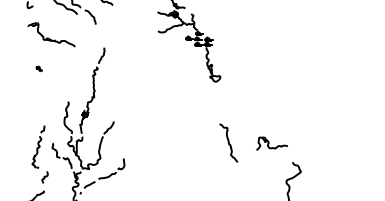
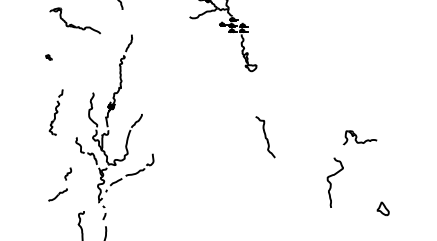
part: (38, 68) -> (48, 57), moved
part: (271, 143) -> (359, 137), moved
part: (37, 147) -> (55, 112), moved

